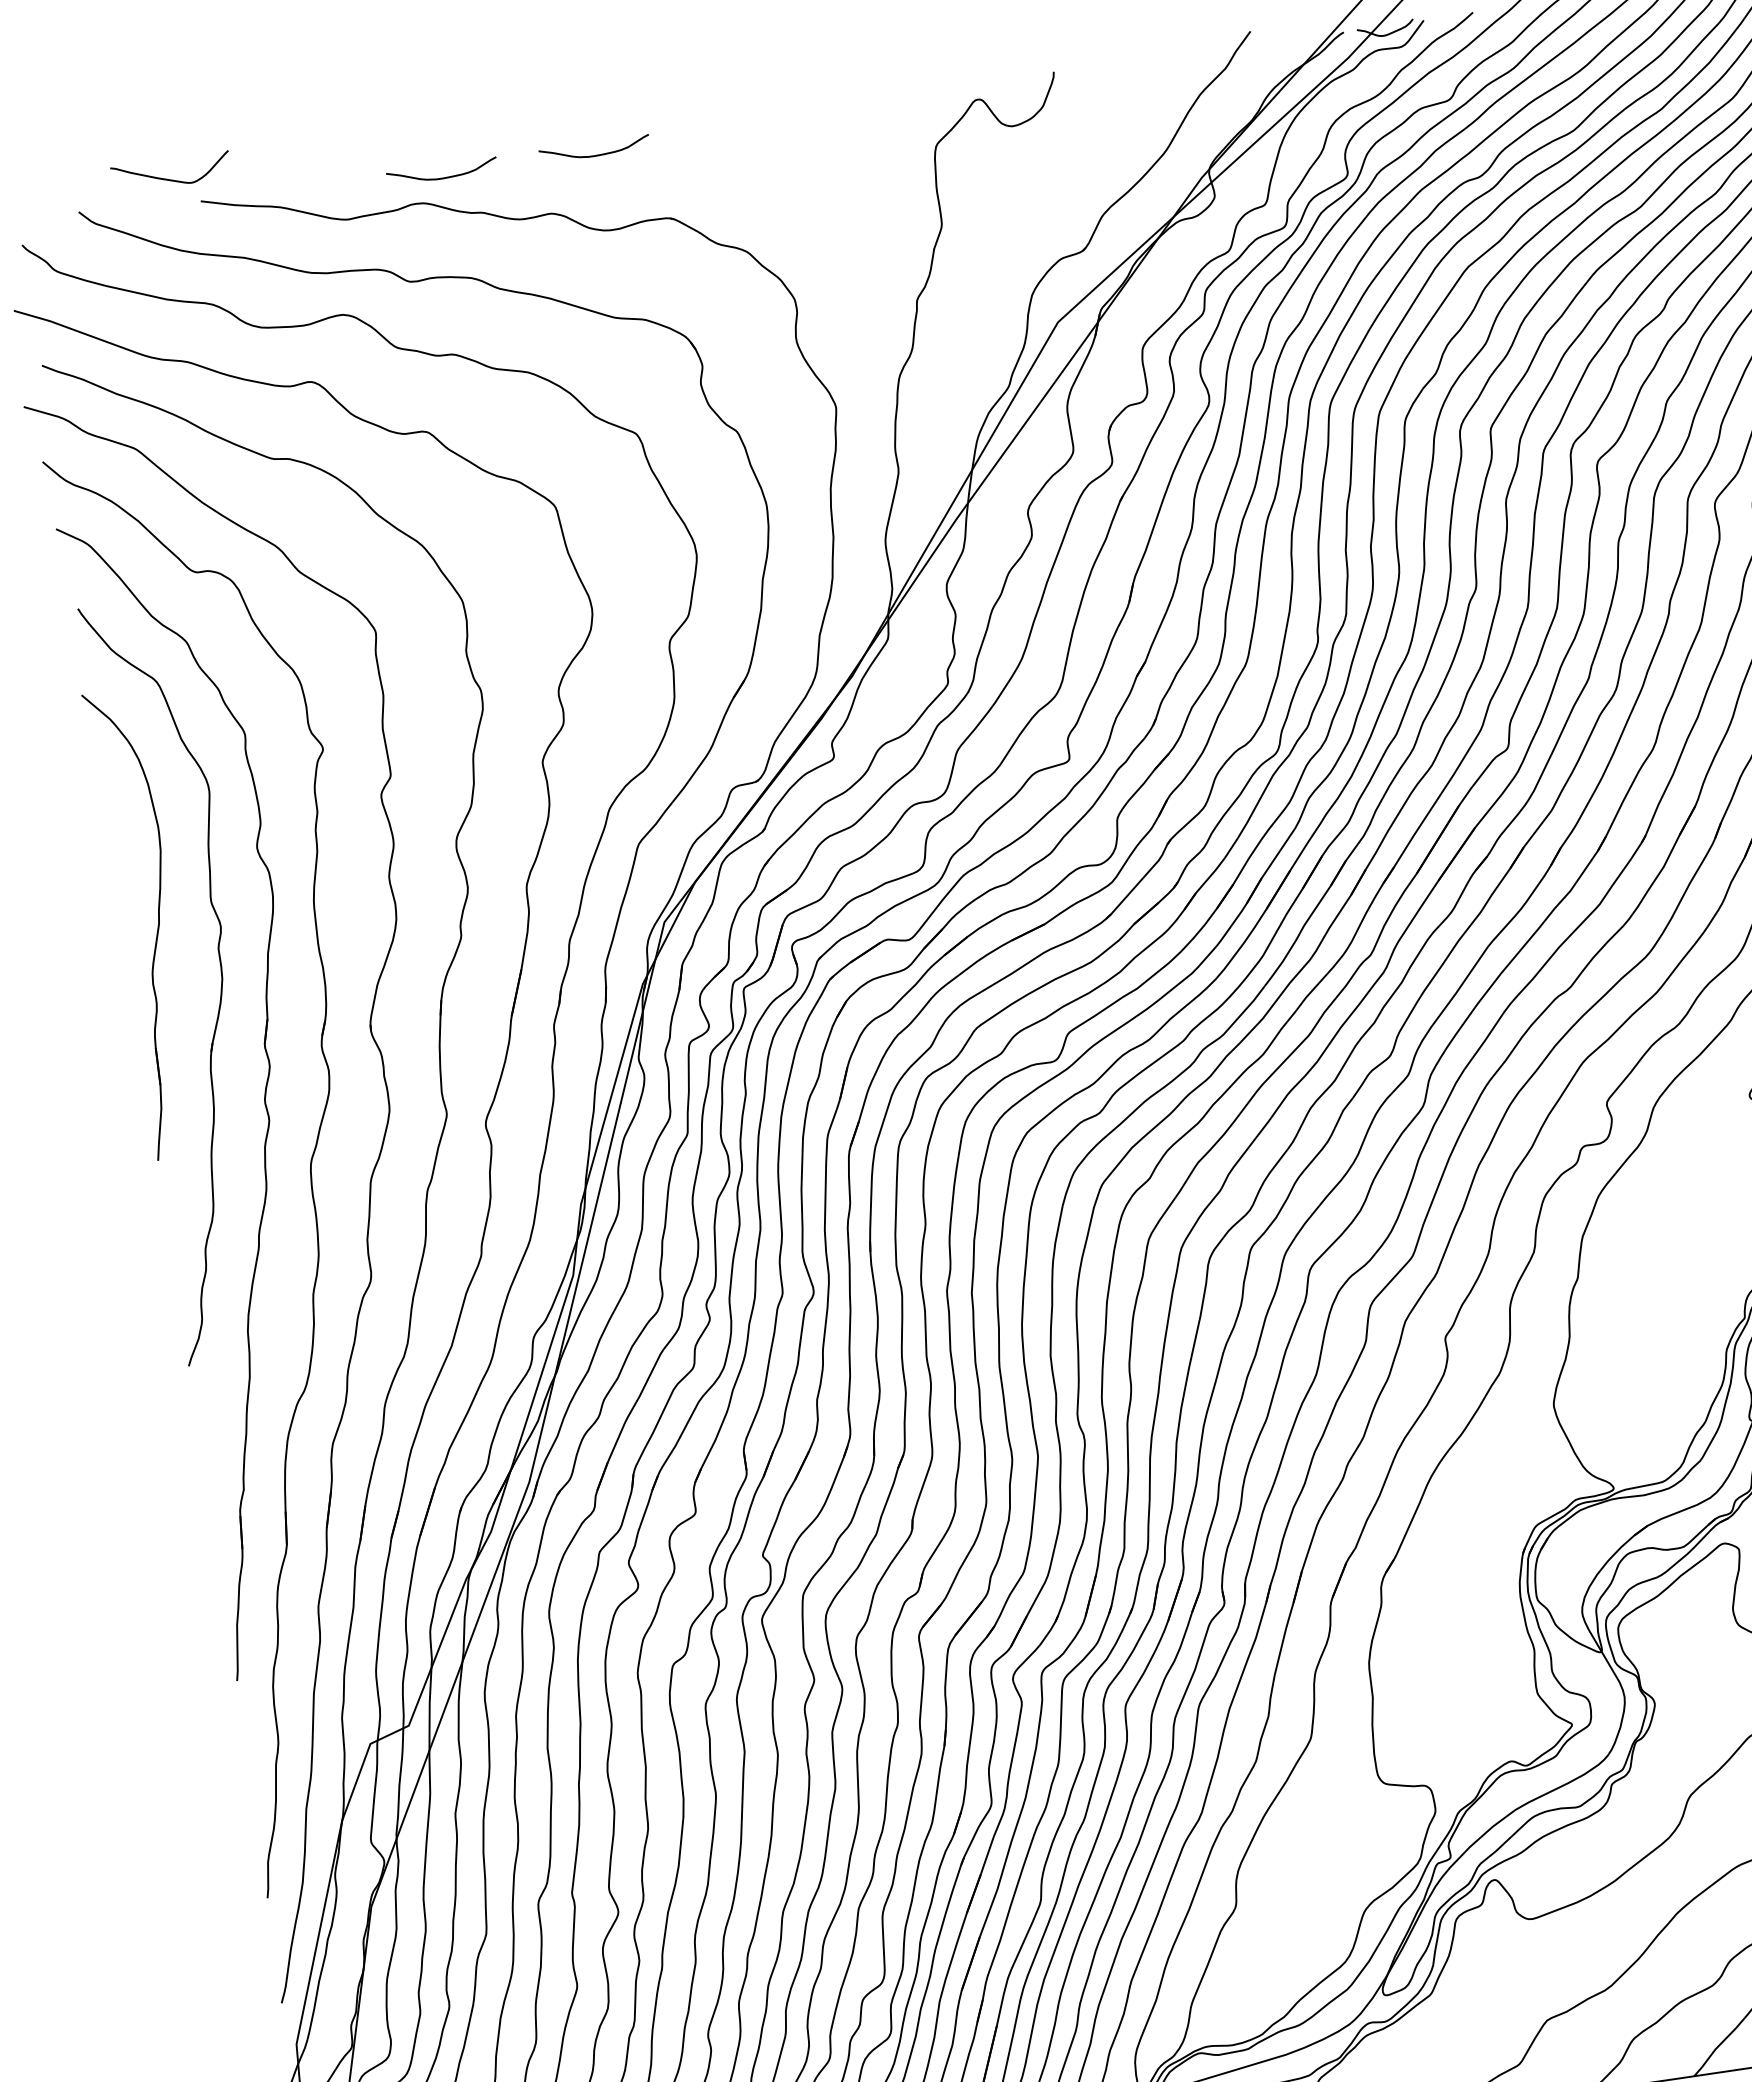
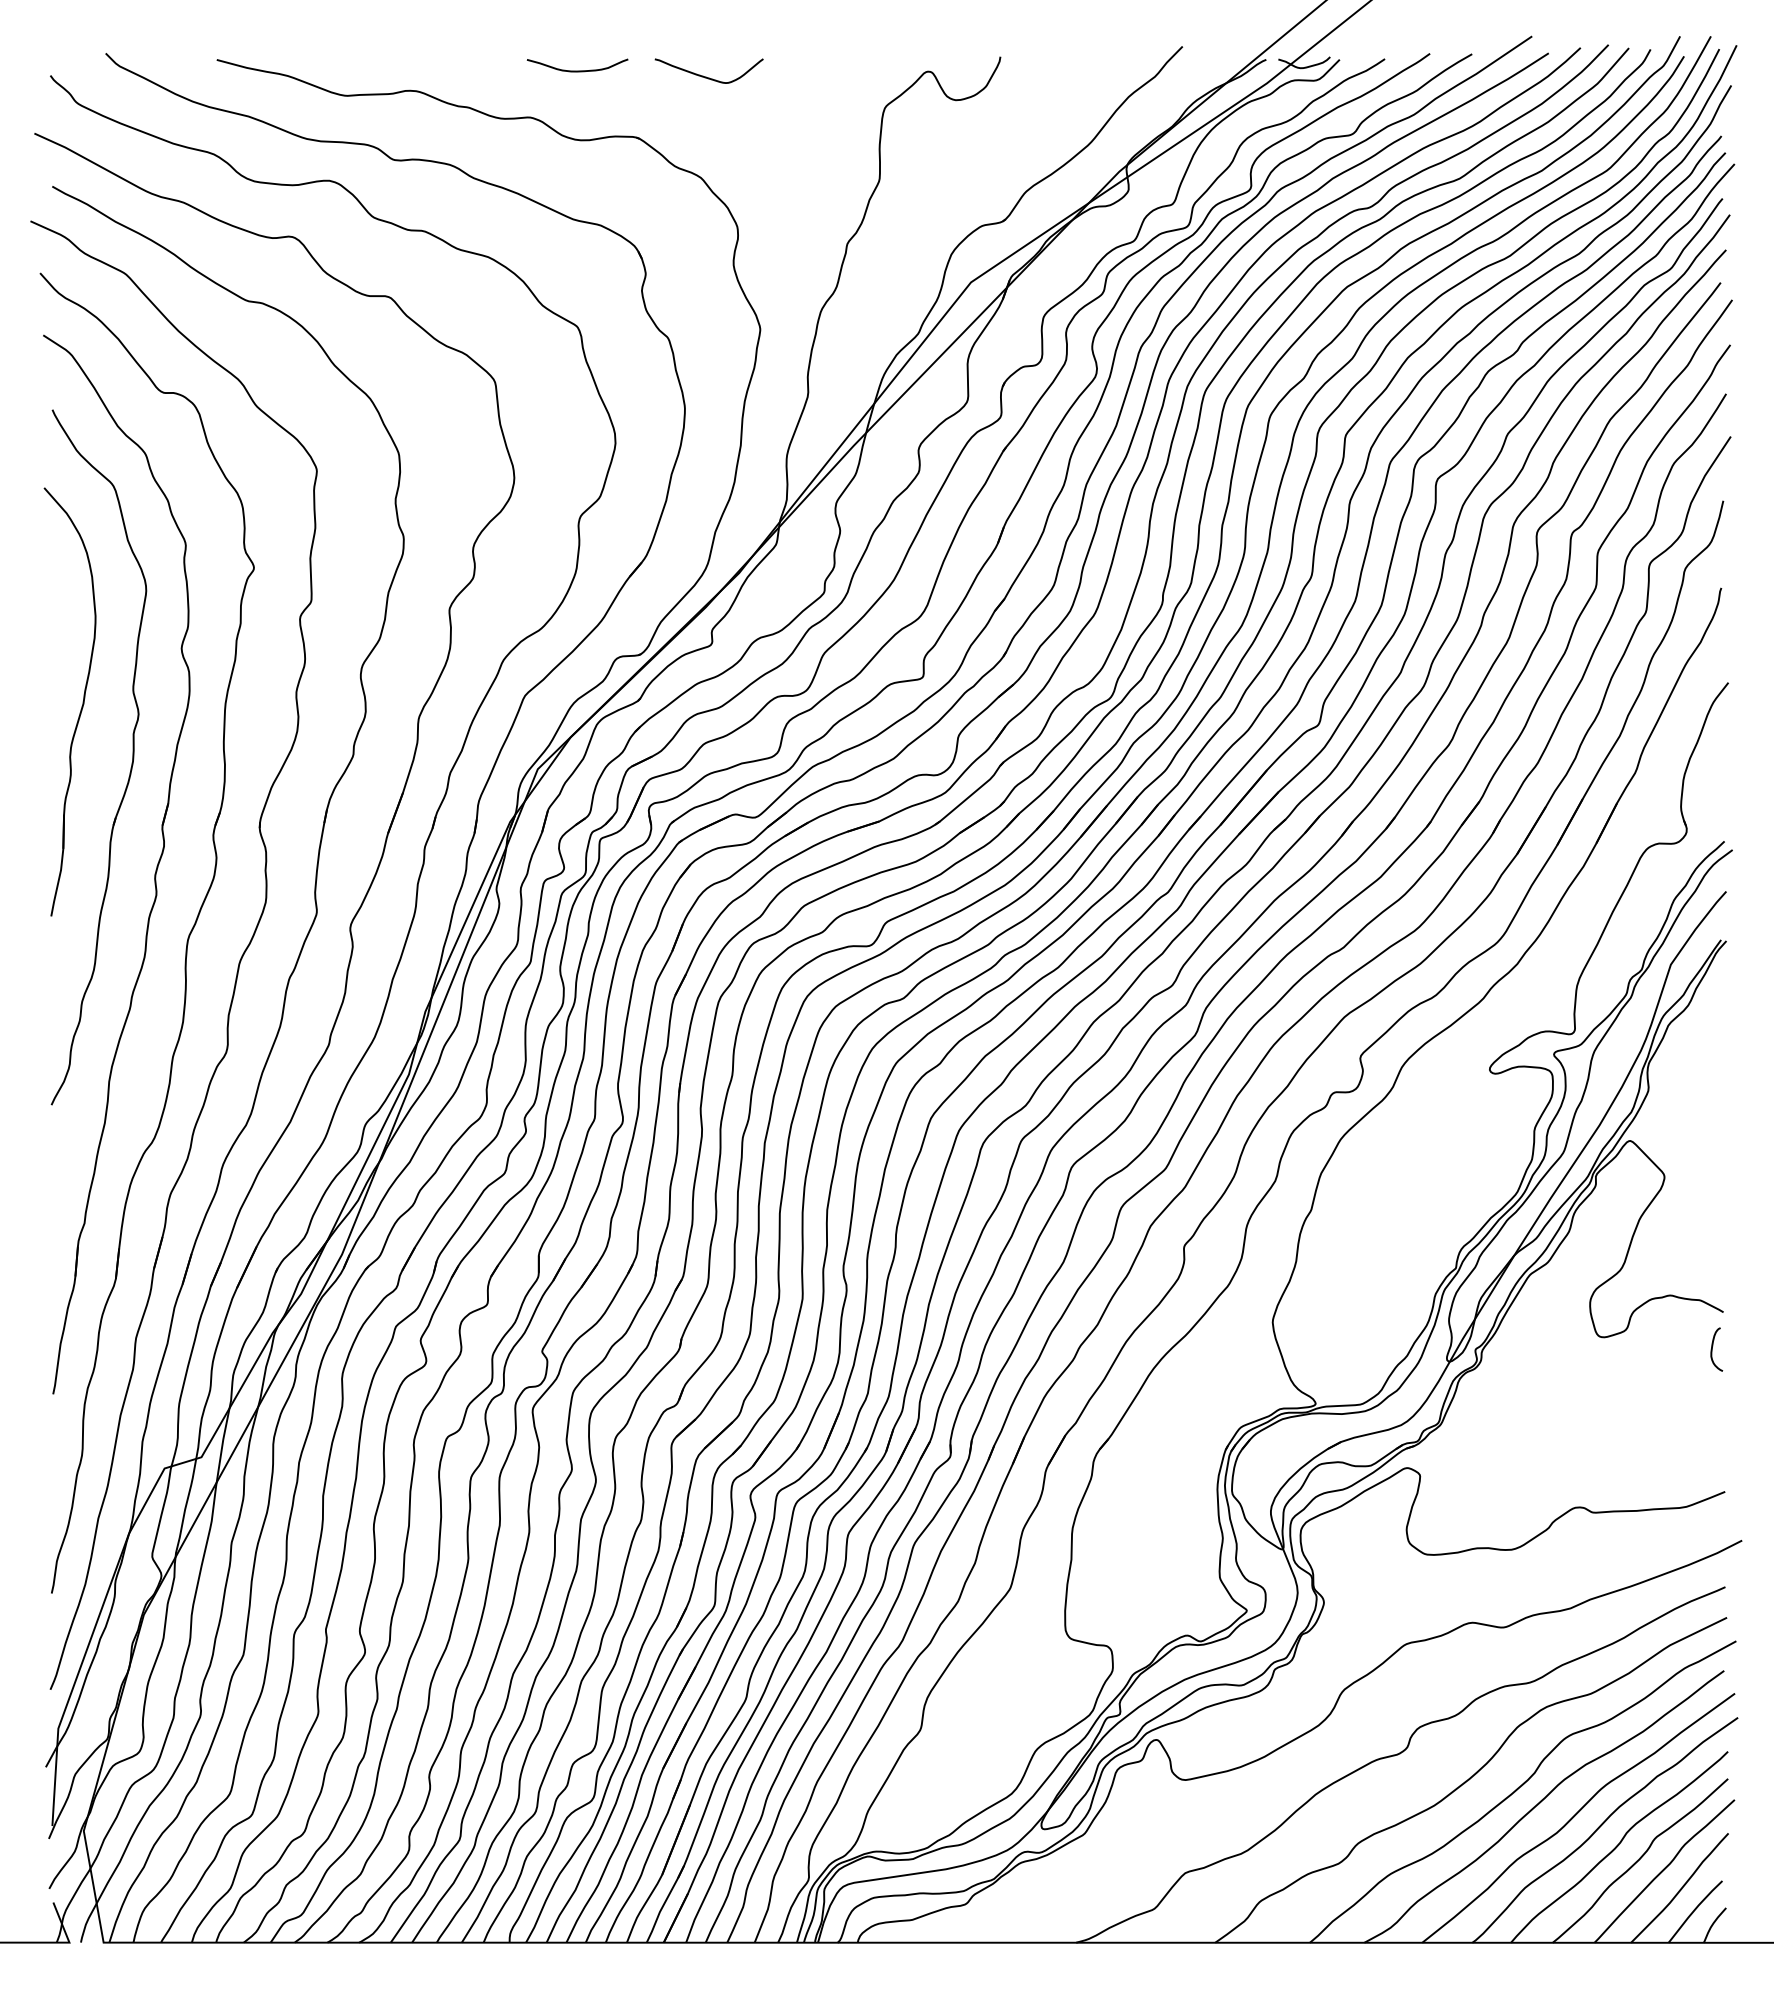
curve: (442, 177) -> (437, 70), removed
curve: (169, 178) -> (706, 76), moved

